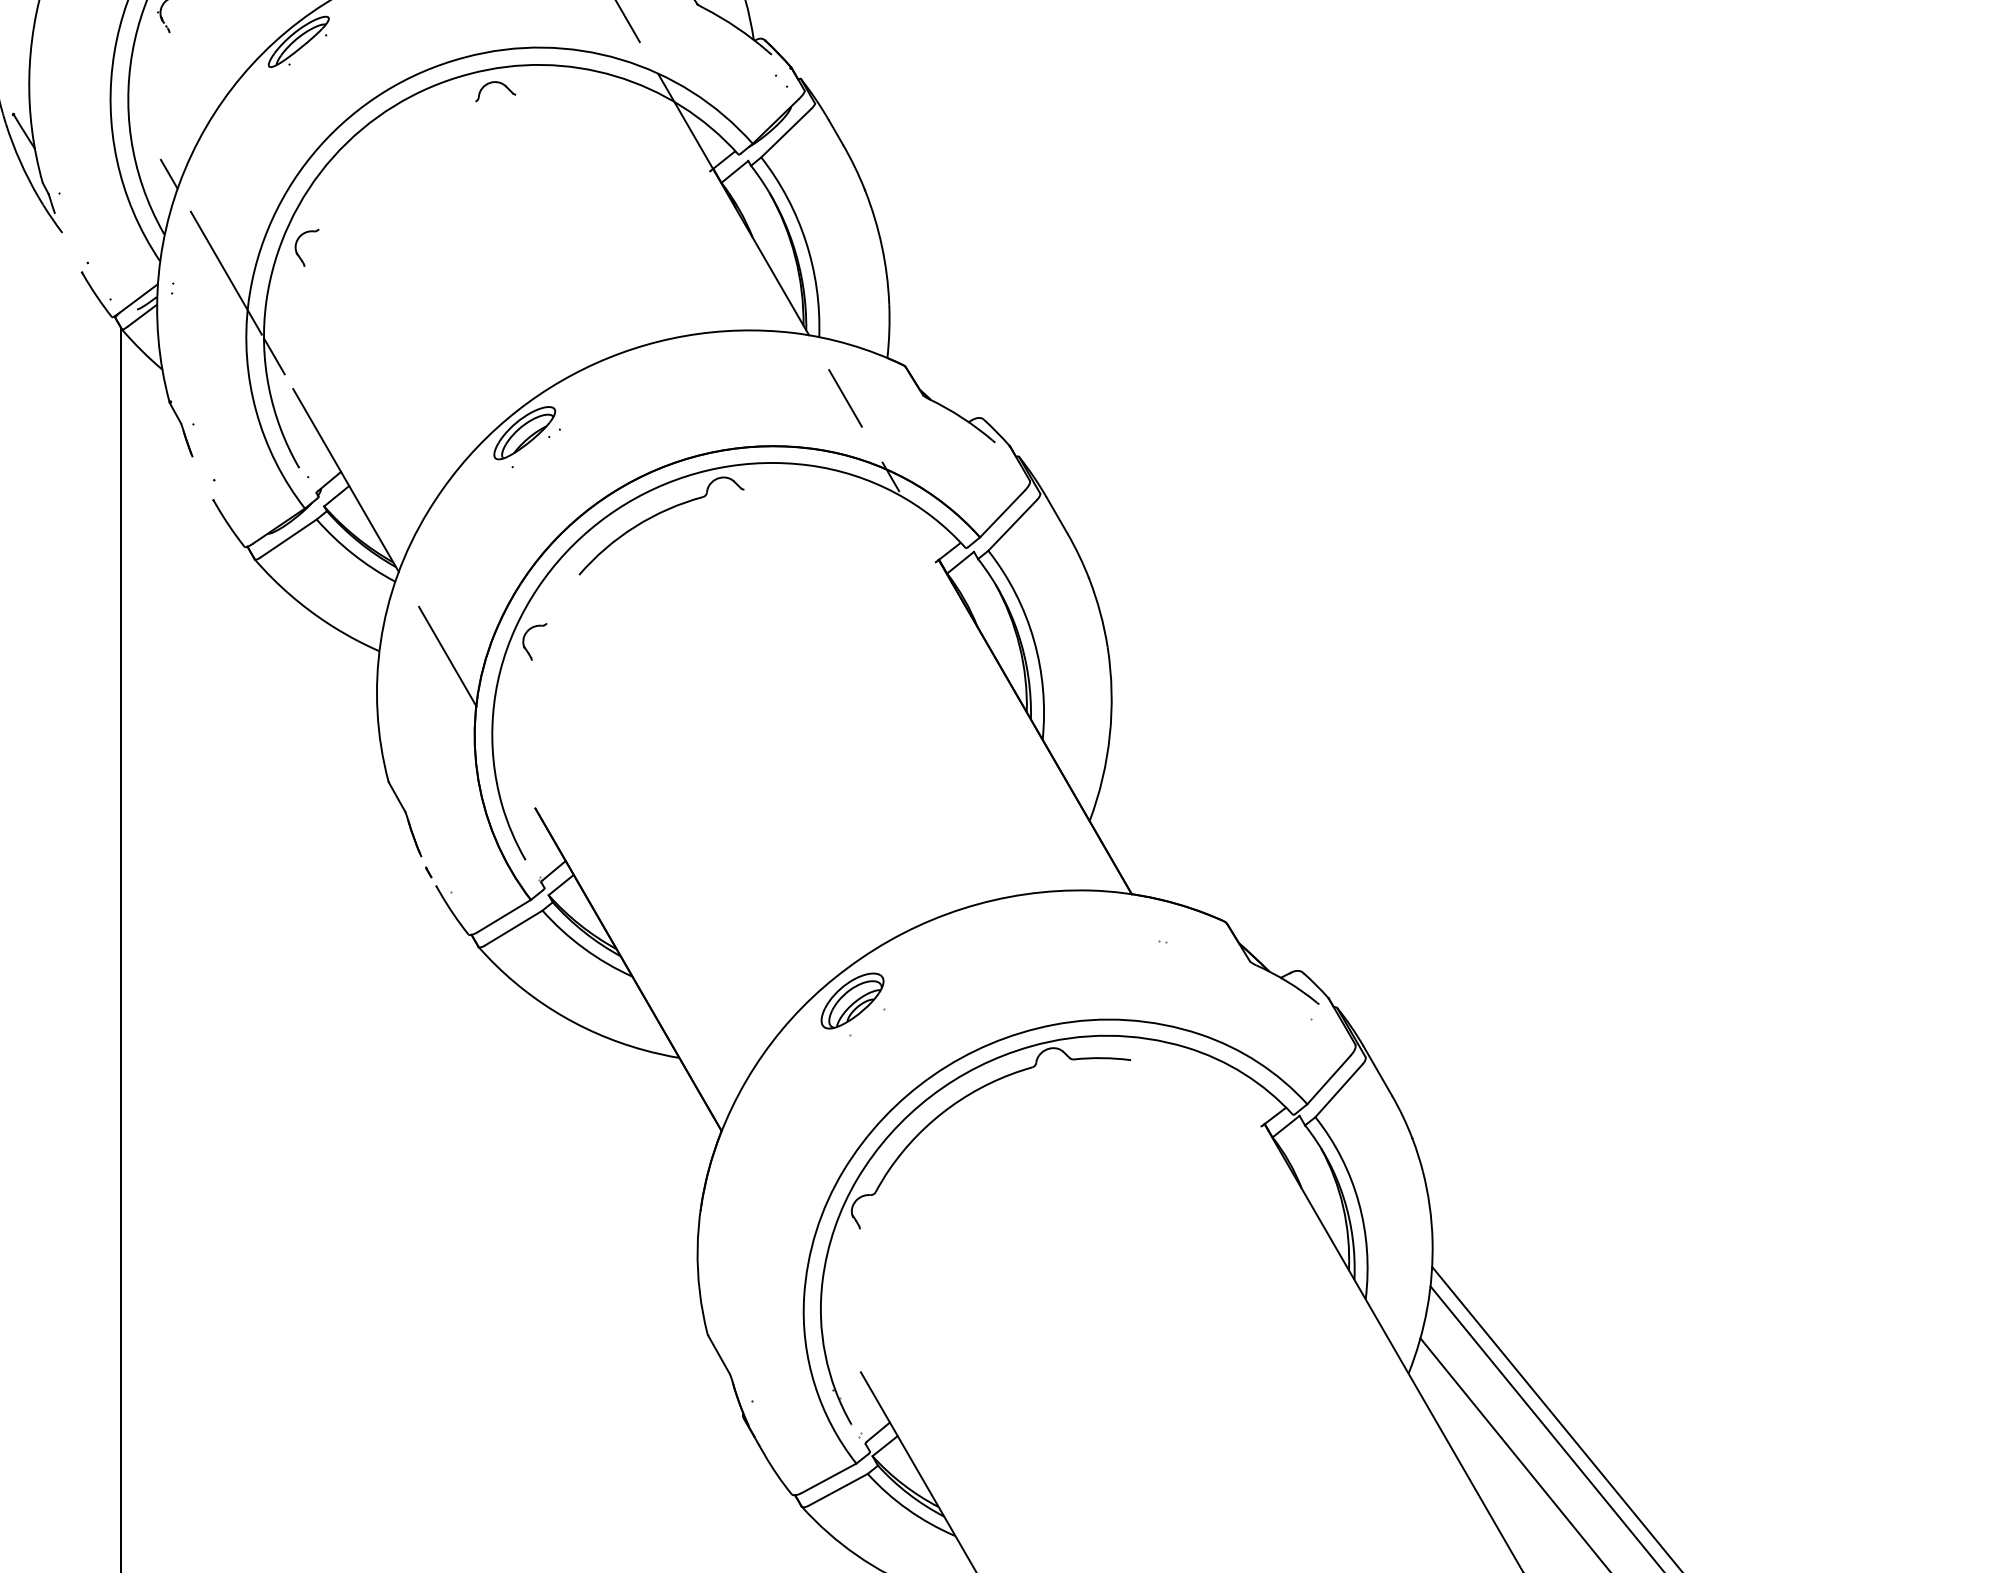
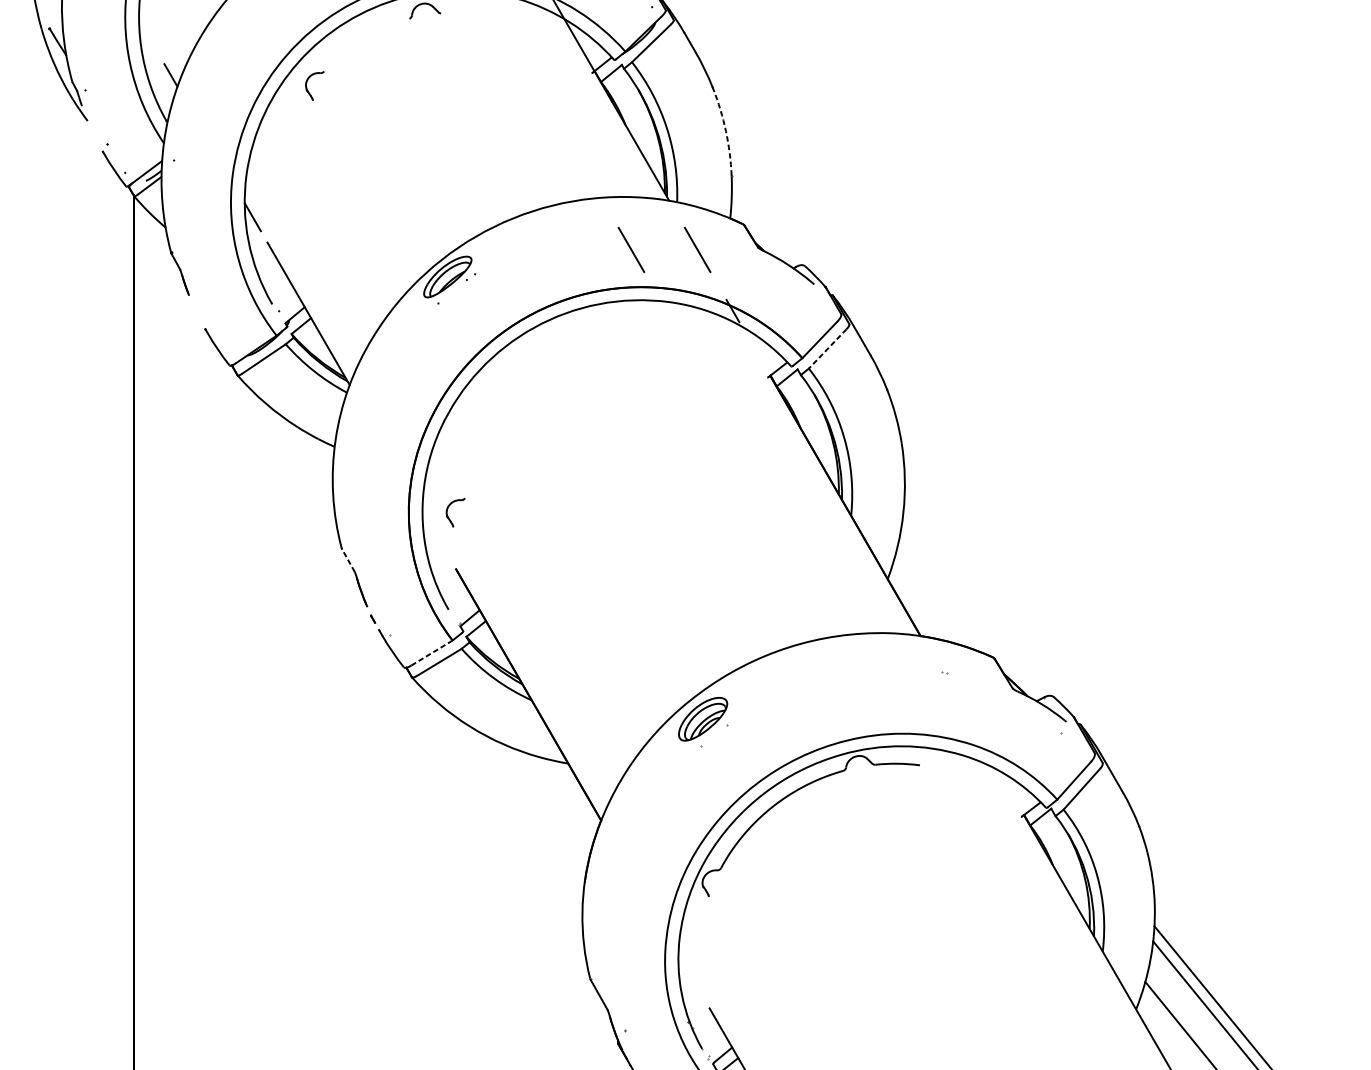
part: (297, 243) -> (307, 82), moved
line: (881, 246) -> (725, 131), solid -> dashed
line: (225, 272) -> (214, 151), removed
line: (760, 398) -> (631, 250), added
part: (657, 515) -> (551, 341), removed
line: (1012, 525) -> (827, 348), solid -> dashed
part: (524, 641) -> (447, 512), moved
line: (447, 656) -> (387, 450), removed
line: (397, 797) -> (348, 560), solid -> dashed
line: (504, 915) -> (432, 652), solid -> dashed

